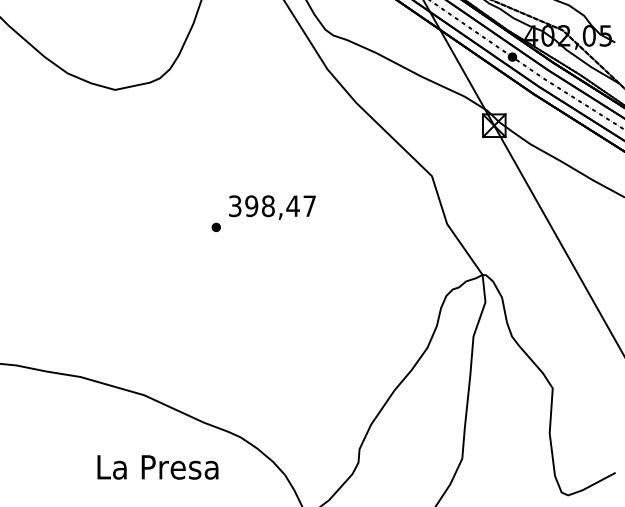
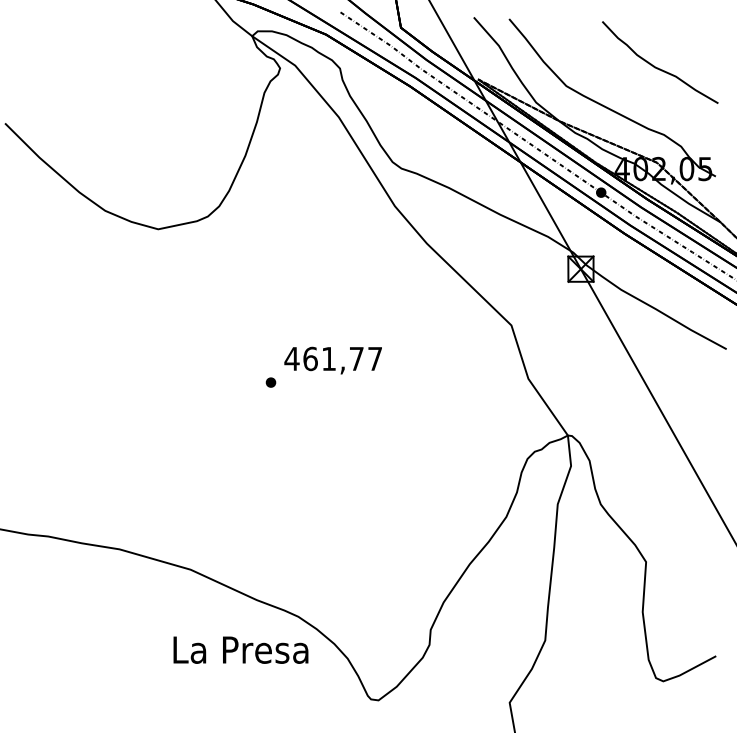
text: (264, 205) -> (324, 358), 398,47 -> 461,77
text: (157, 466) -> (240, 649), moved

